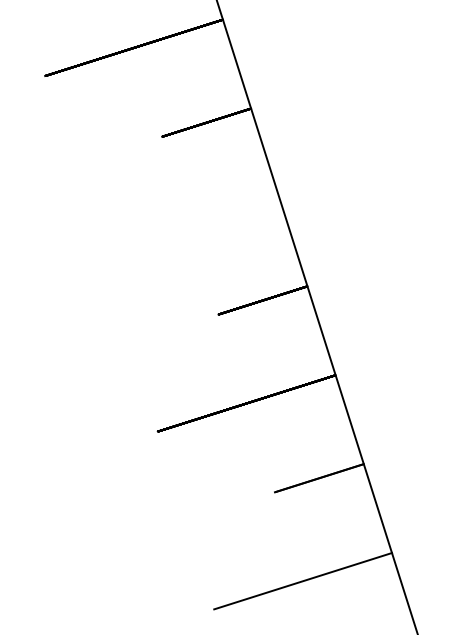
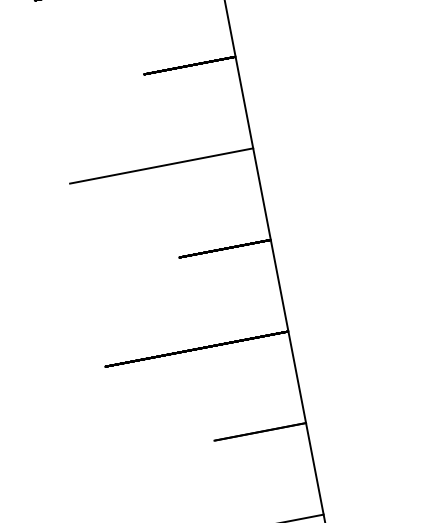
line: (190, 225) -> (161, 165), added

